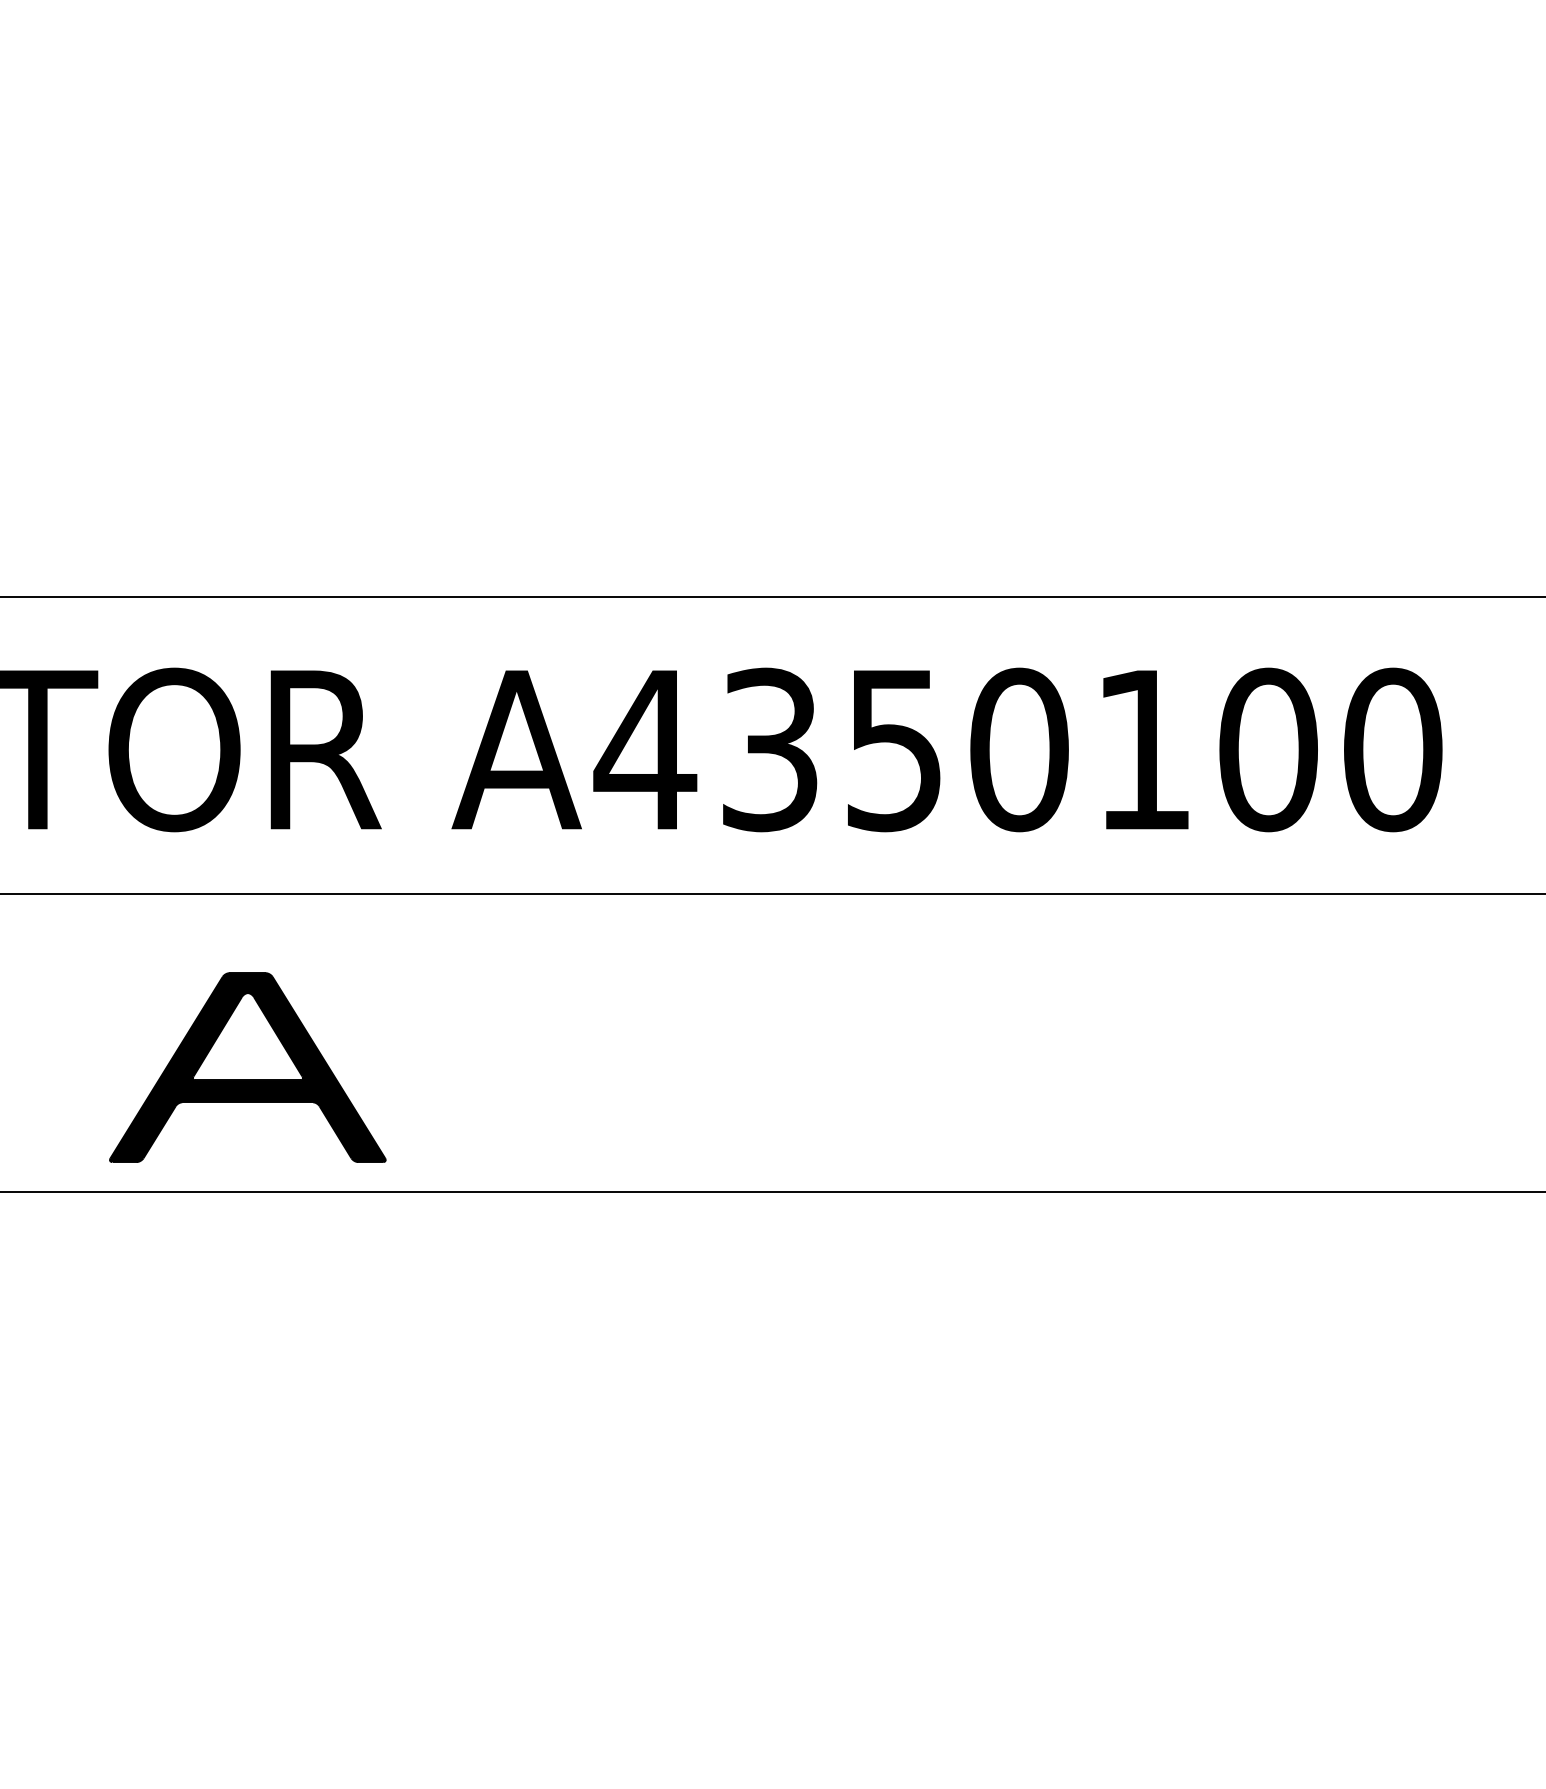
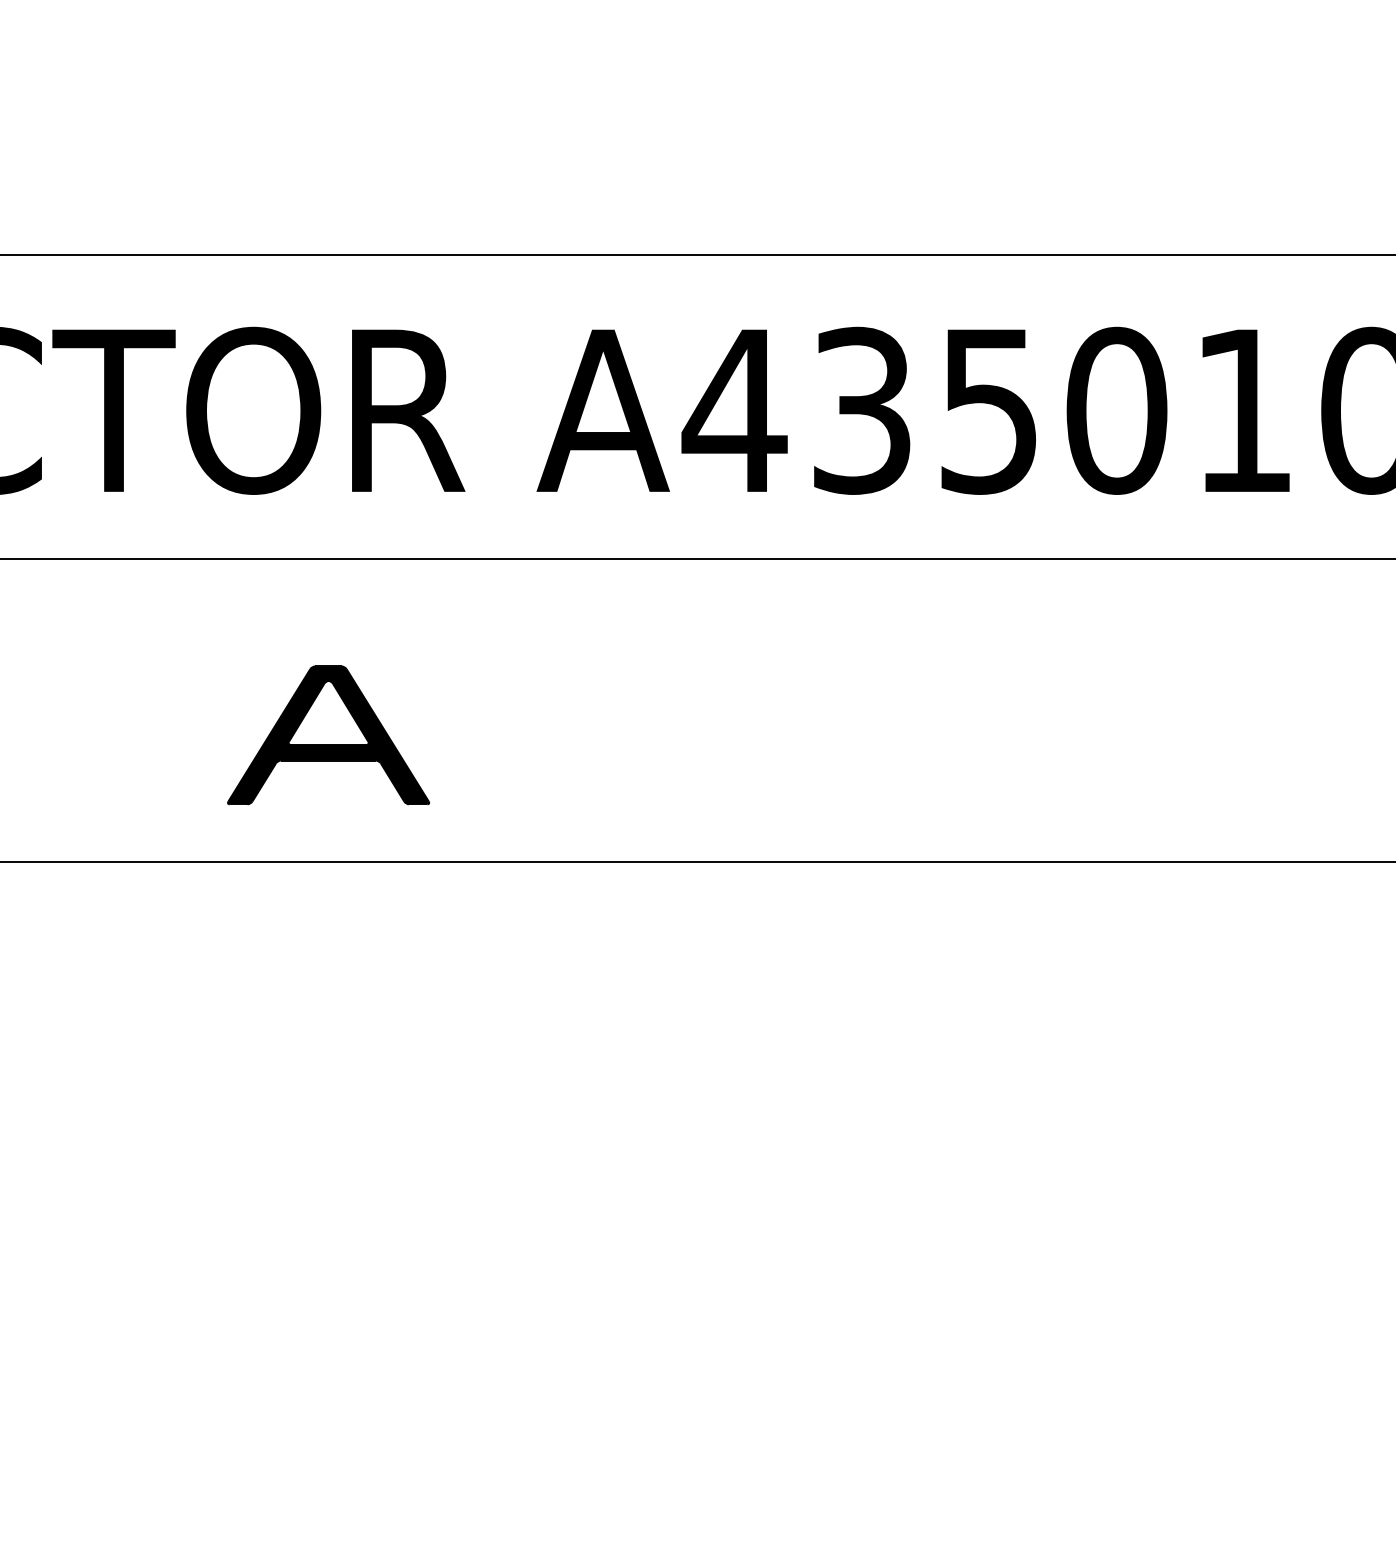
part: (247, 1067) -> (328, 735), size x0.71

